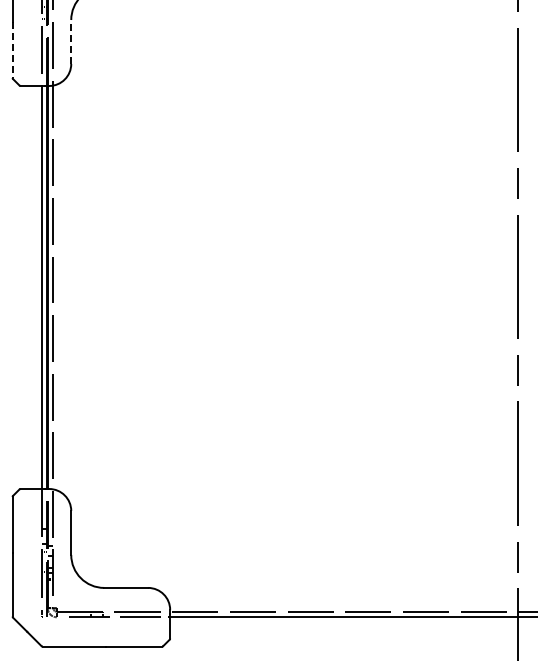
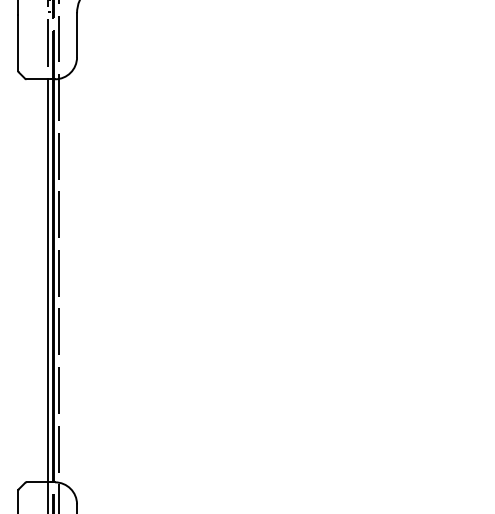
line: (71, 42) -> (77, 35), dashed -> solid
line: (12, 49) -> (18, 42), dashed -> solid

